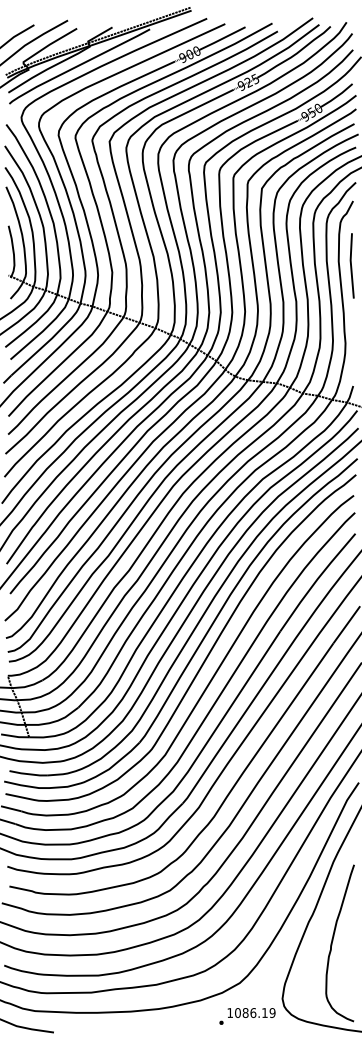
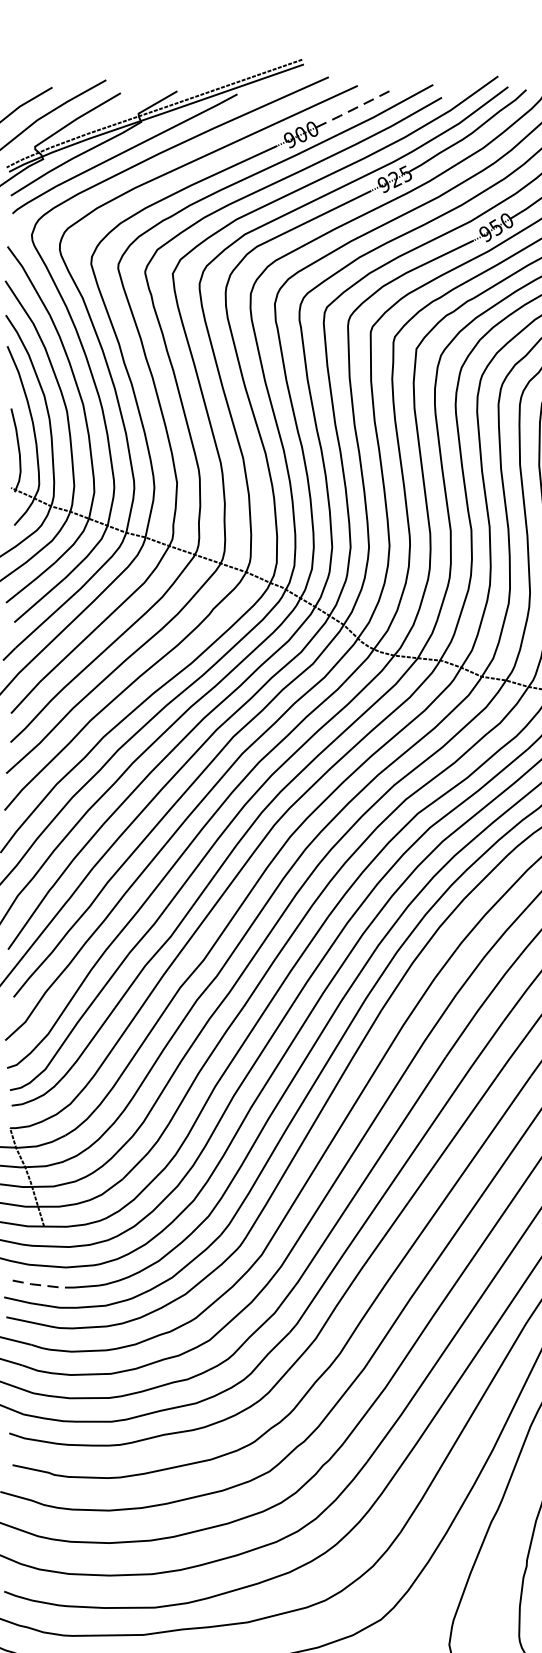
line: (222, 38) -> (353, 108), solid -> dashed
line: (29, 774) -> (44, 1286), solid -> dashed

